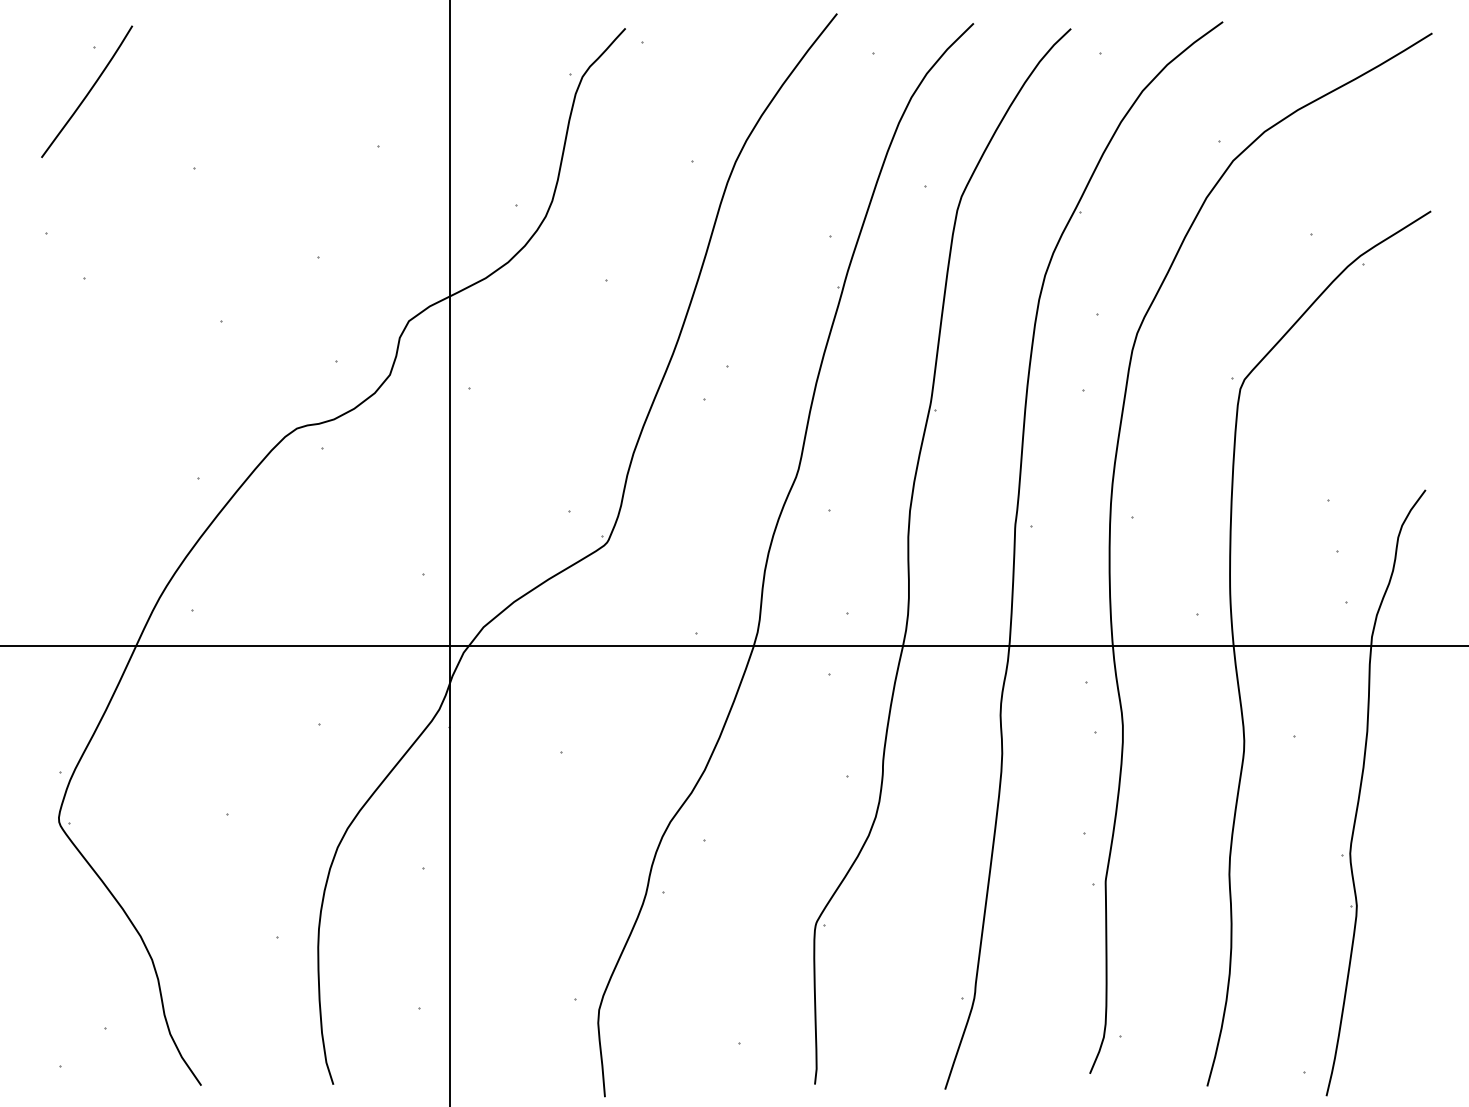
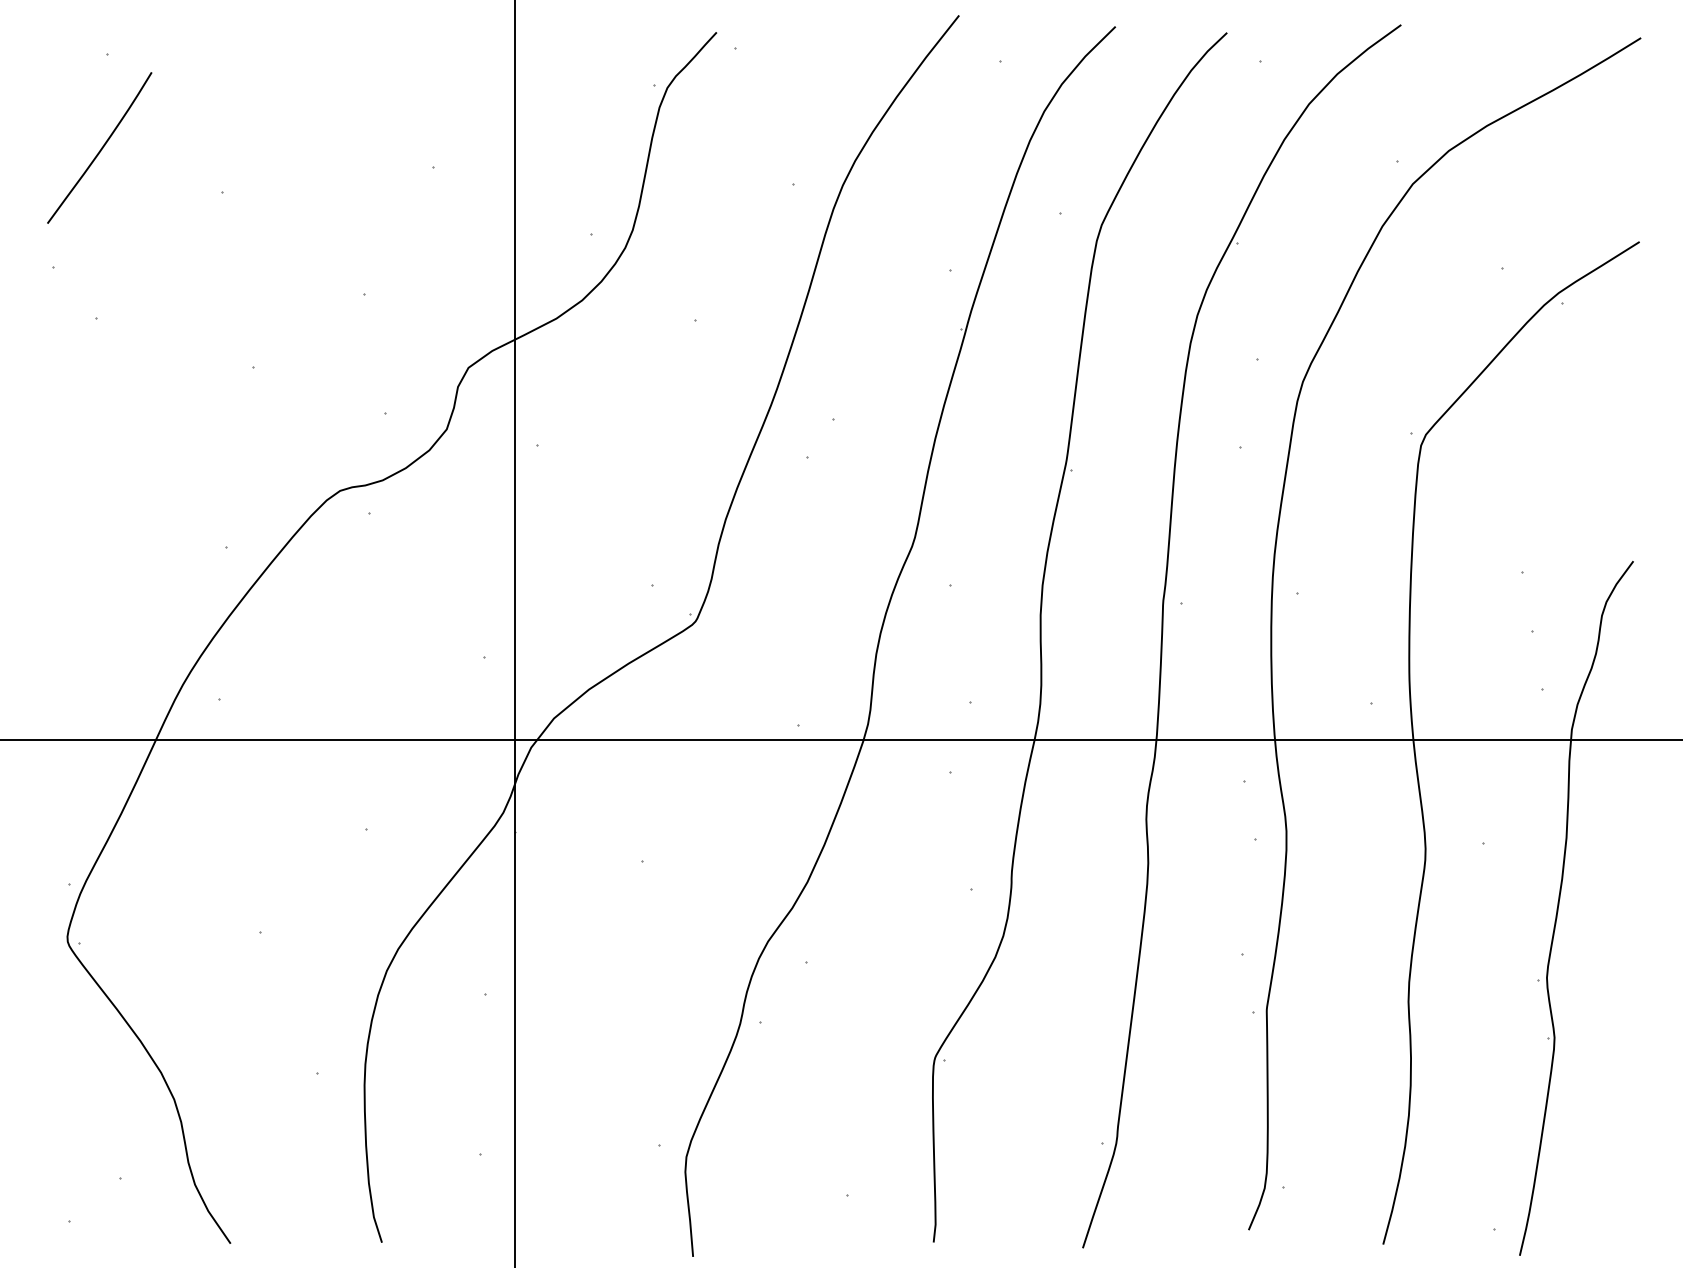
curve: (88, 91) -> (101, 147), moved

